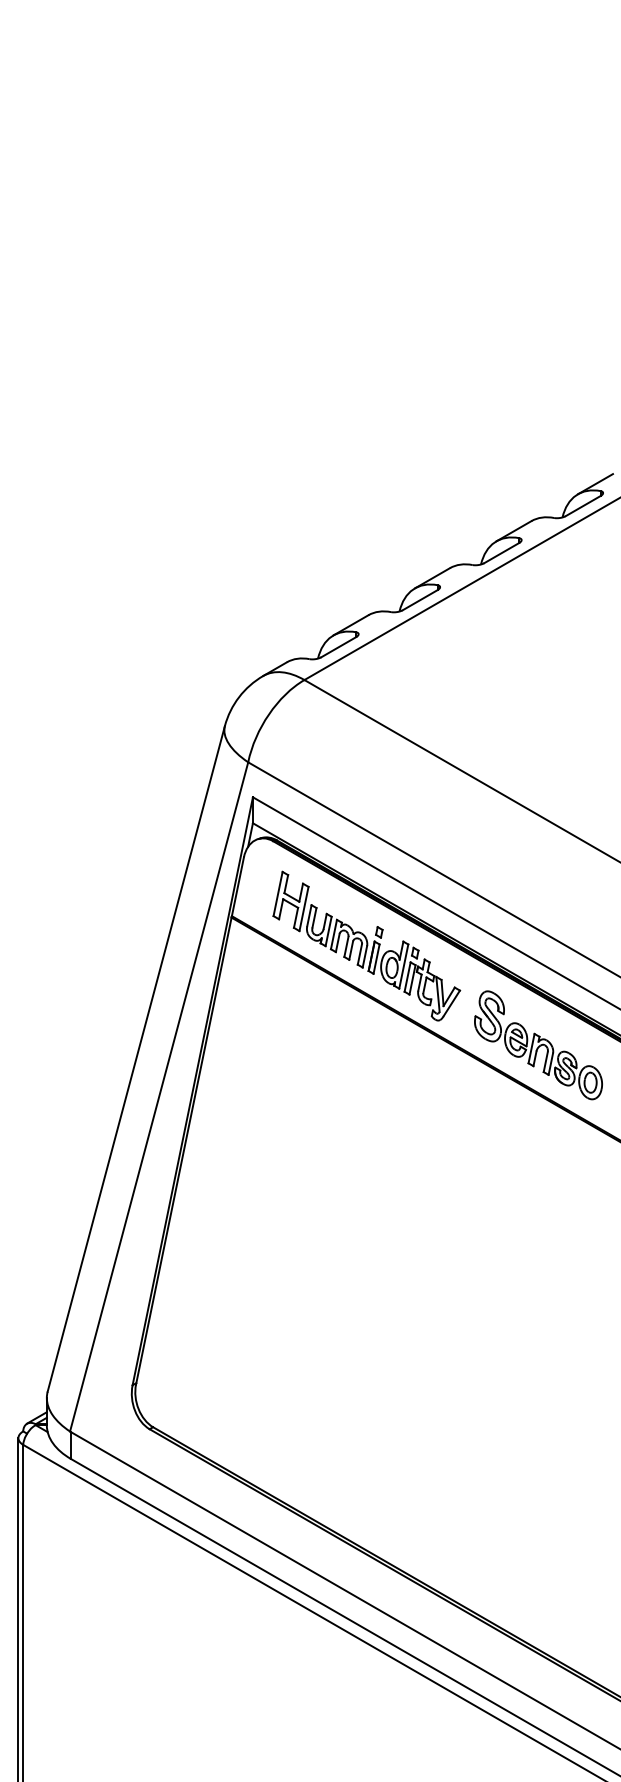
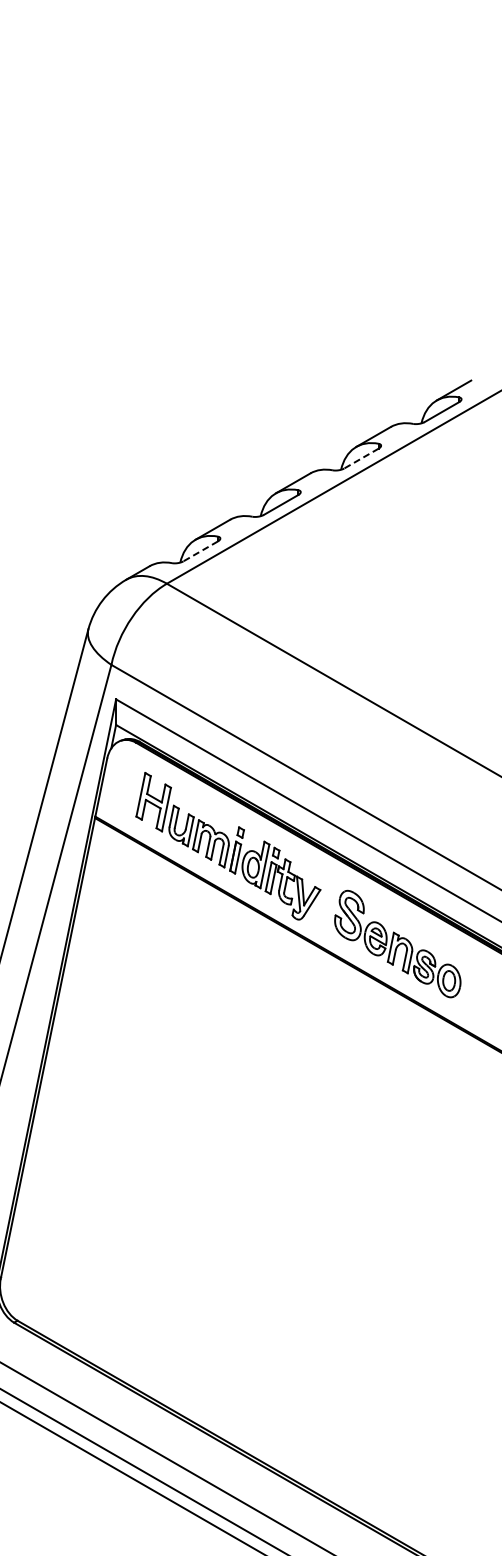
line: (501, 553) -> (361, 458), solid -> dashed
line: (338, 647) -> (200, 551), solid -> dashed

